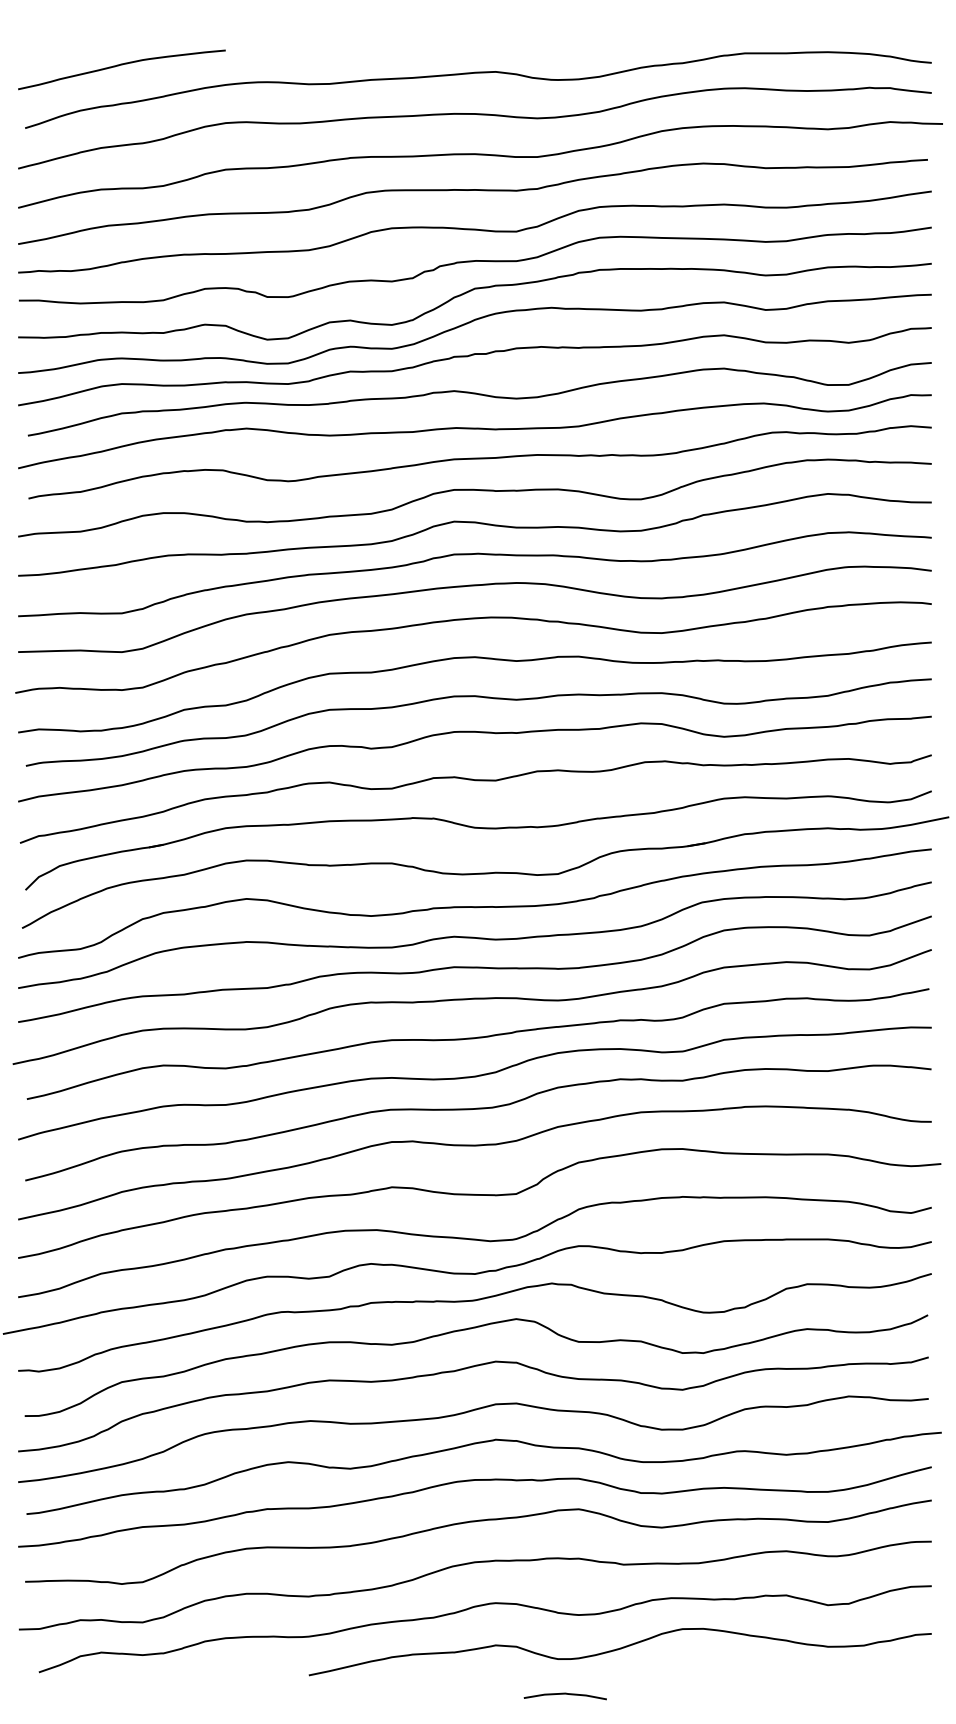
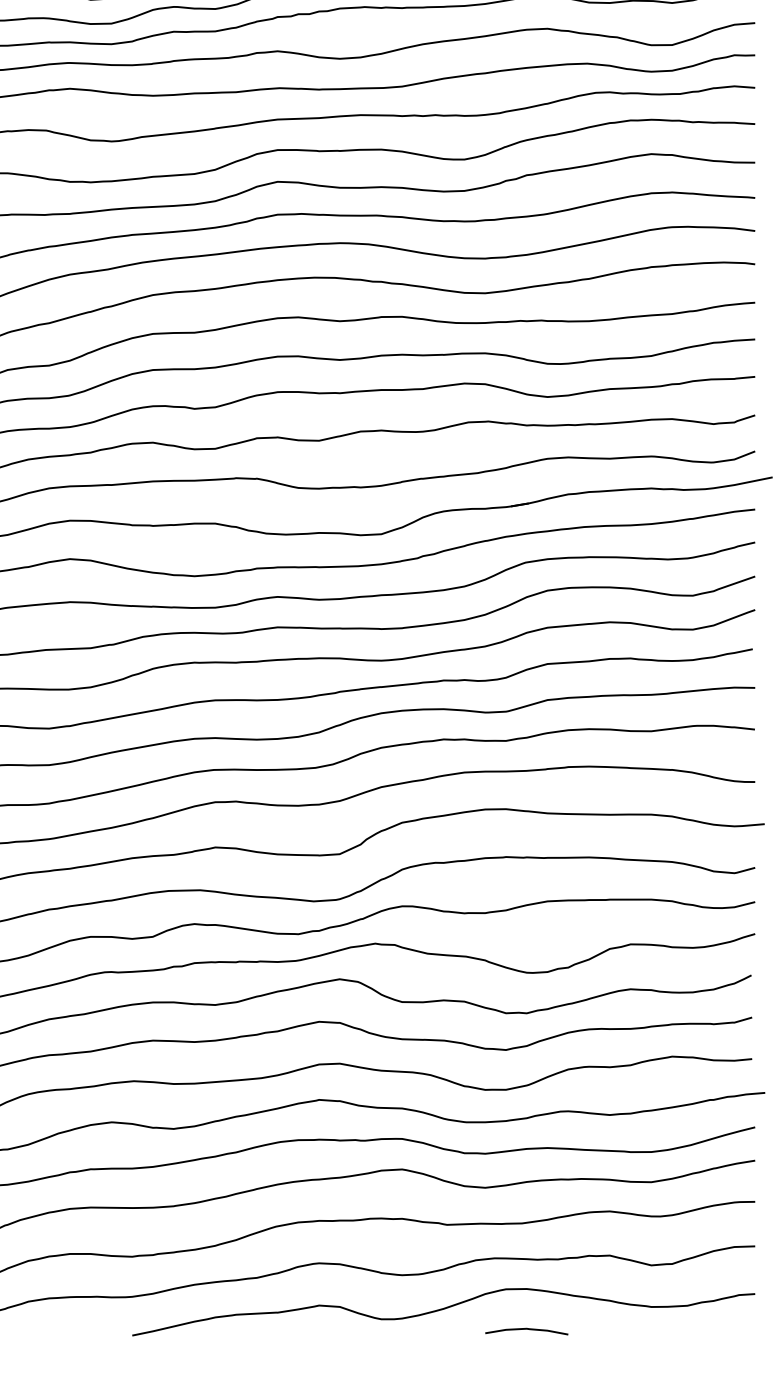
curve: (564, 1694) -> (525, 1329), moved

